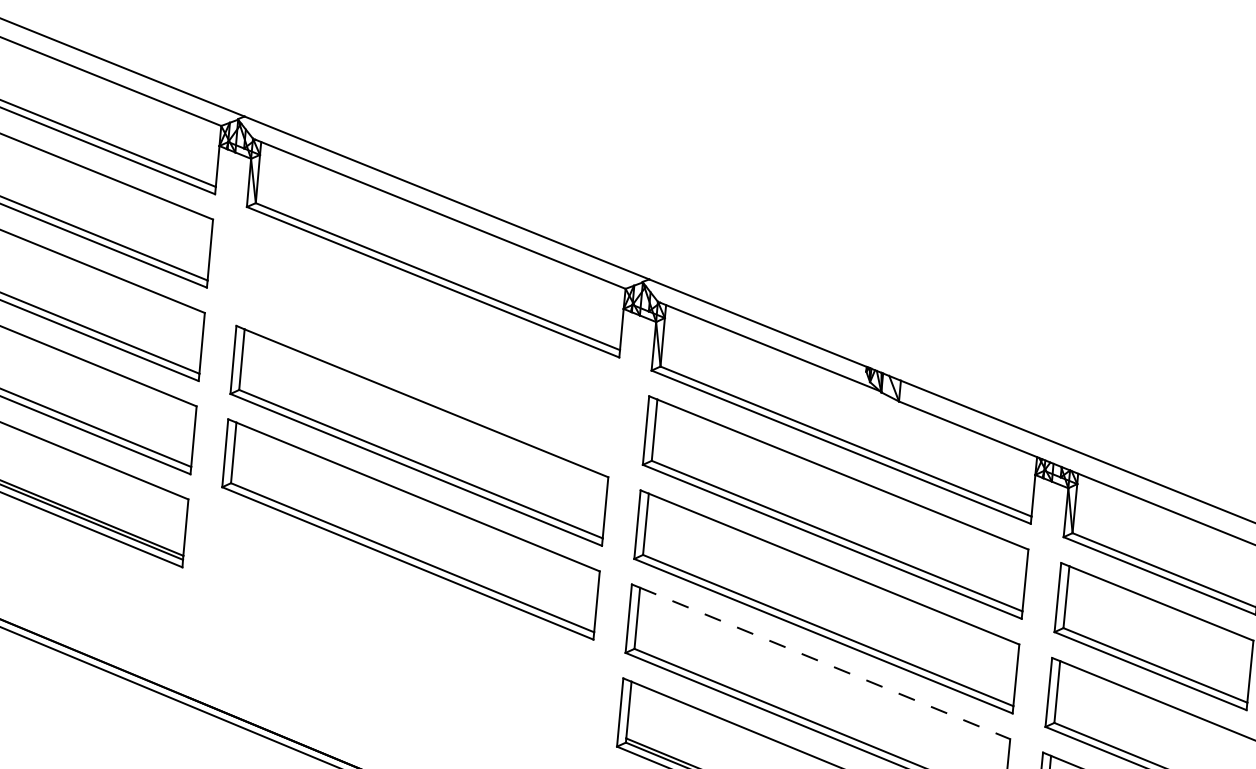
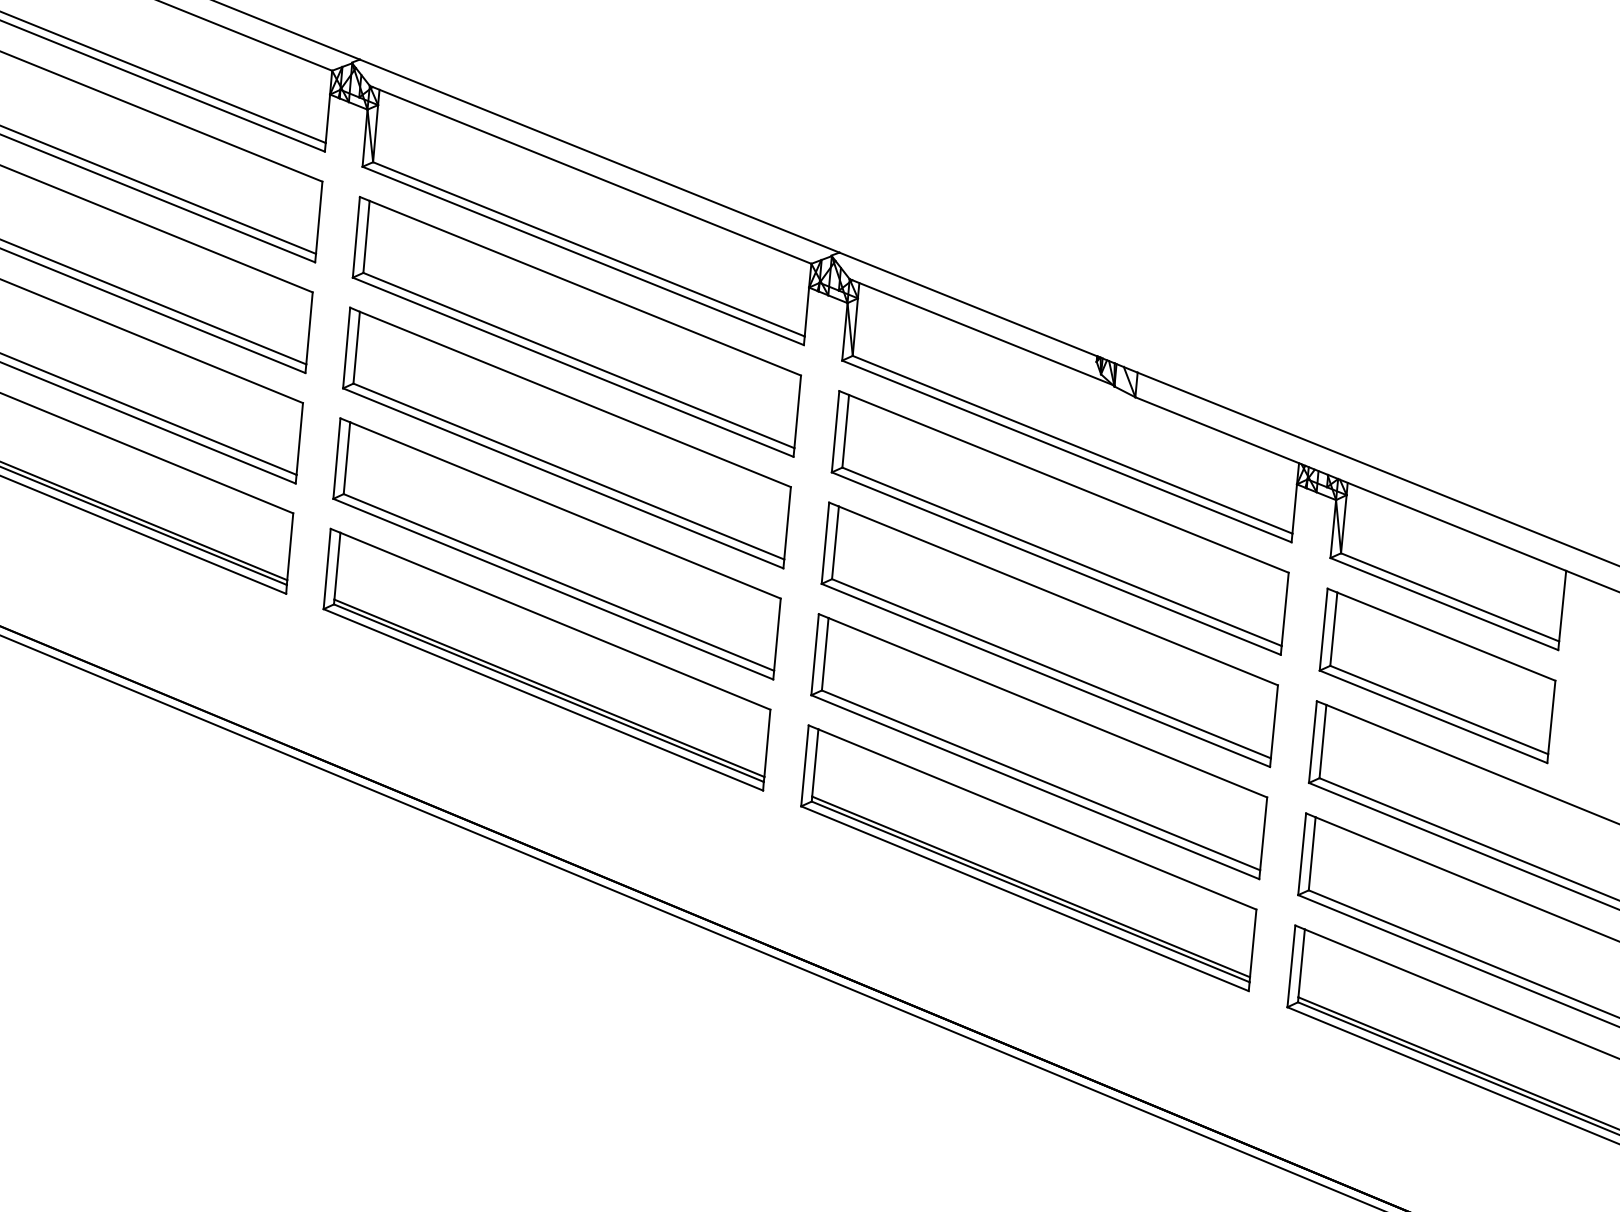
part: (427, 341) -> (576, 326), added
part: (402, 622) -> (546, 659), added
line: (824, 663) -> (1047, 707), dashed -> solid

